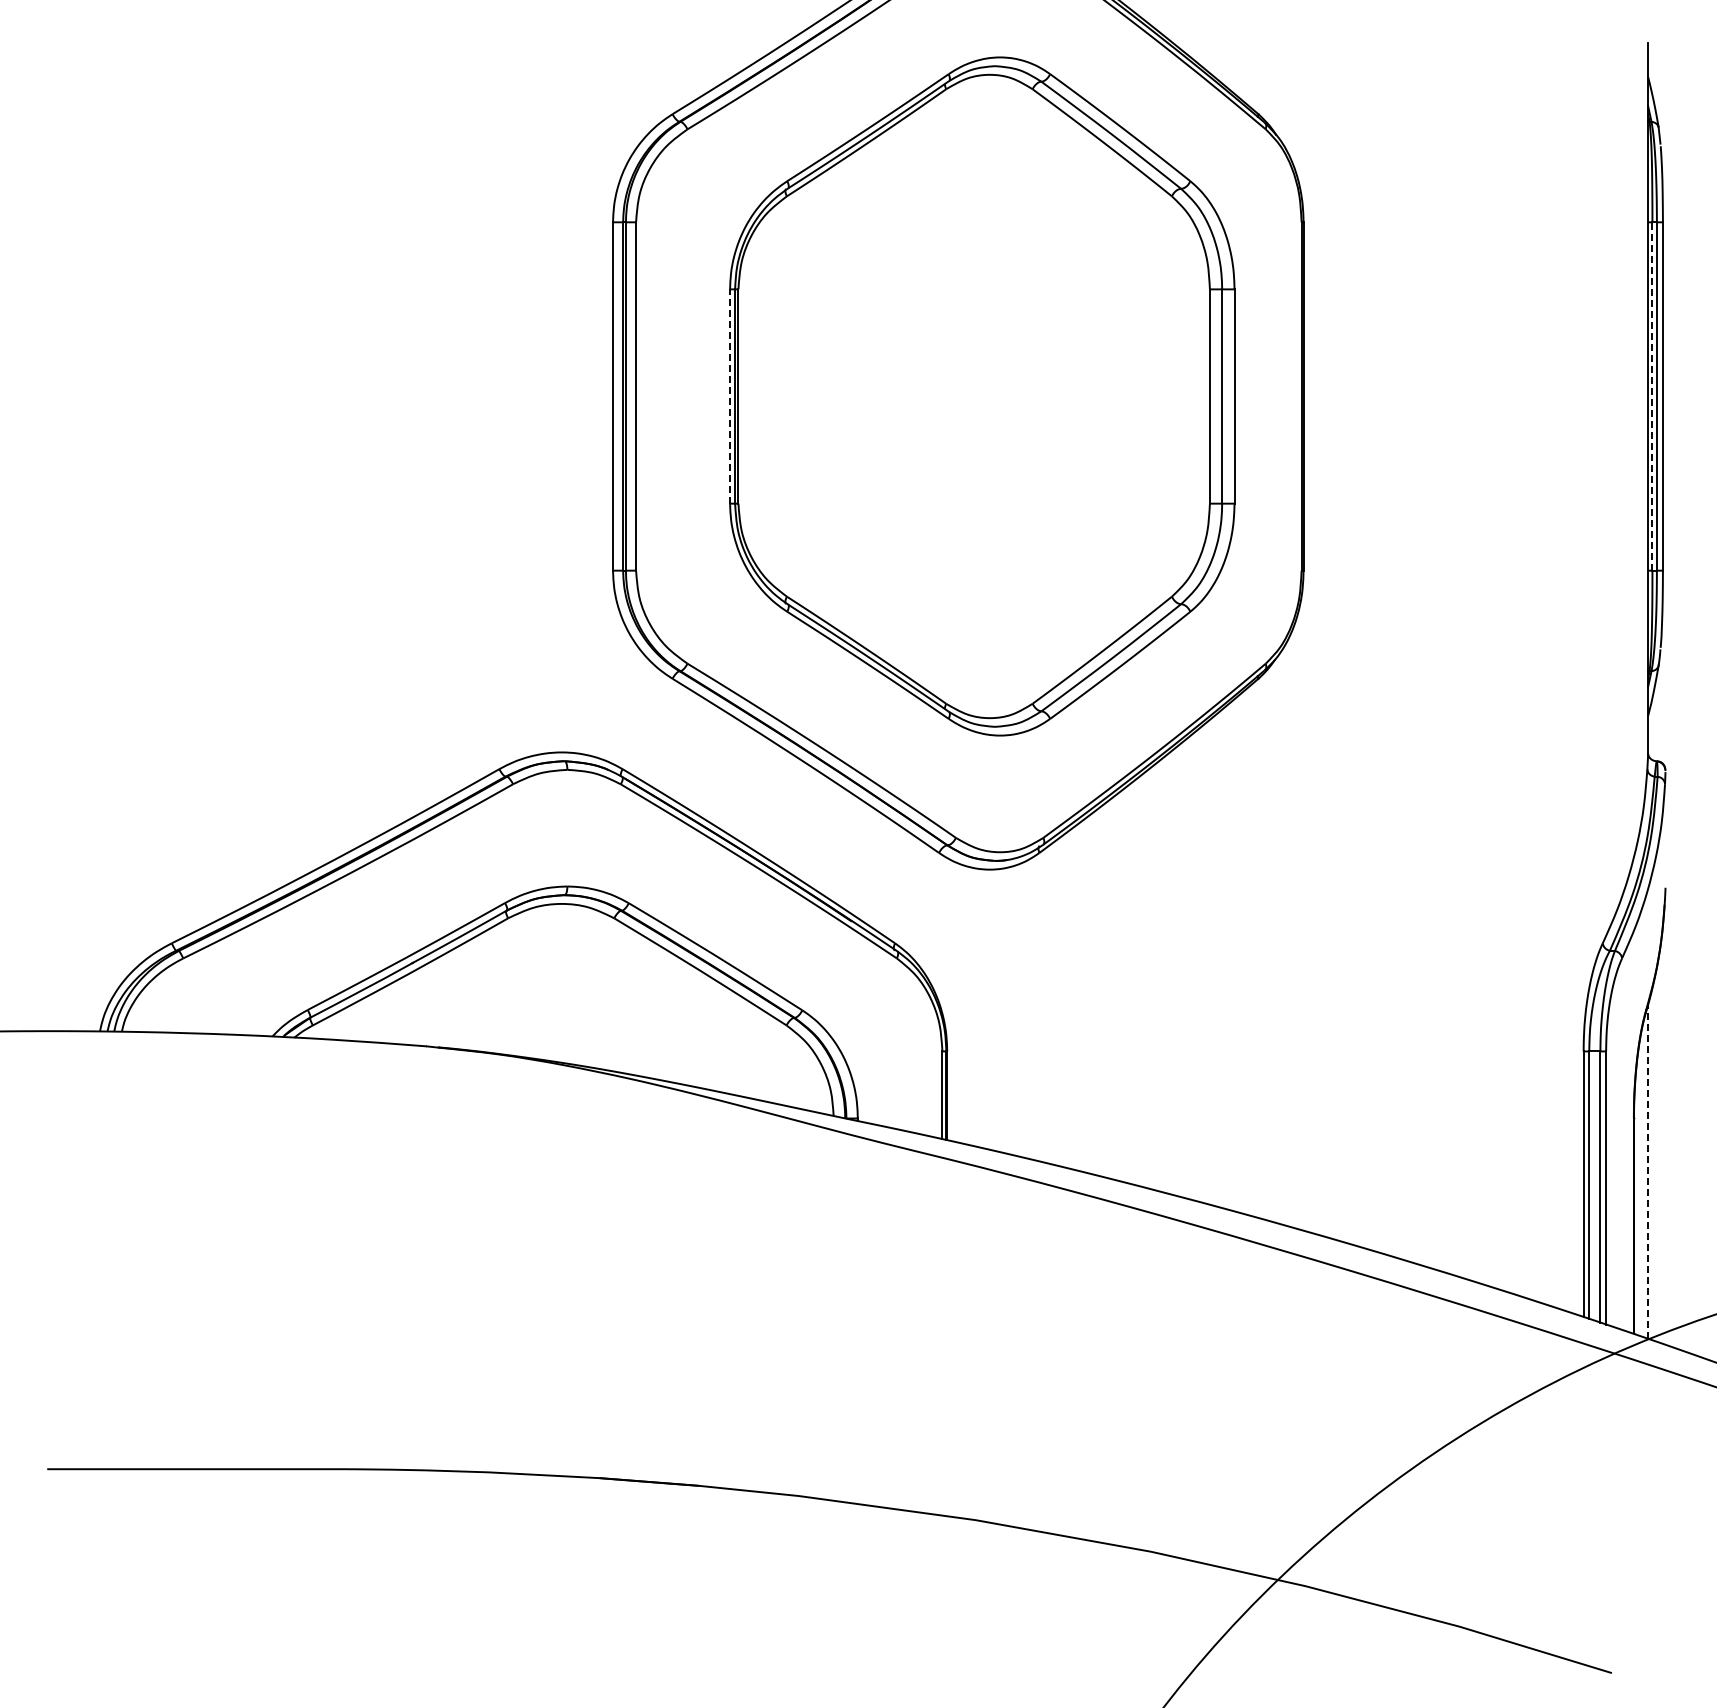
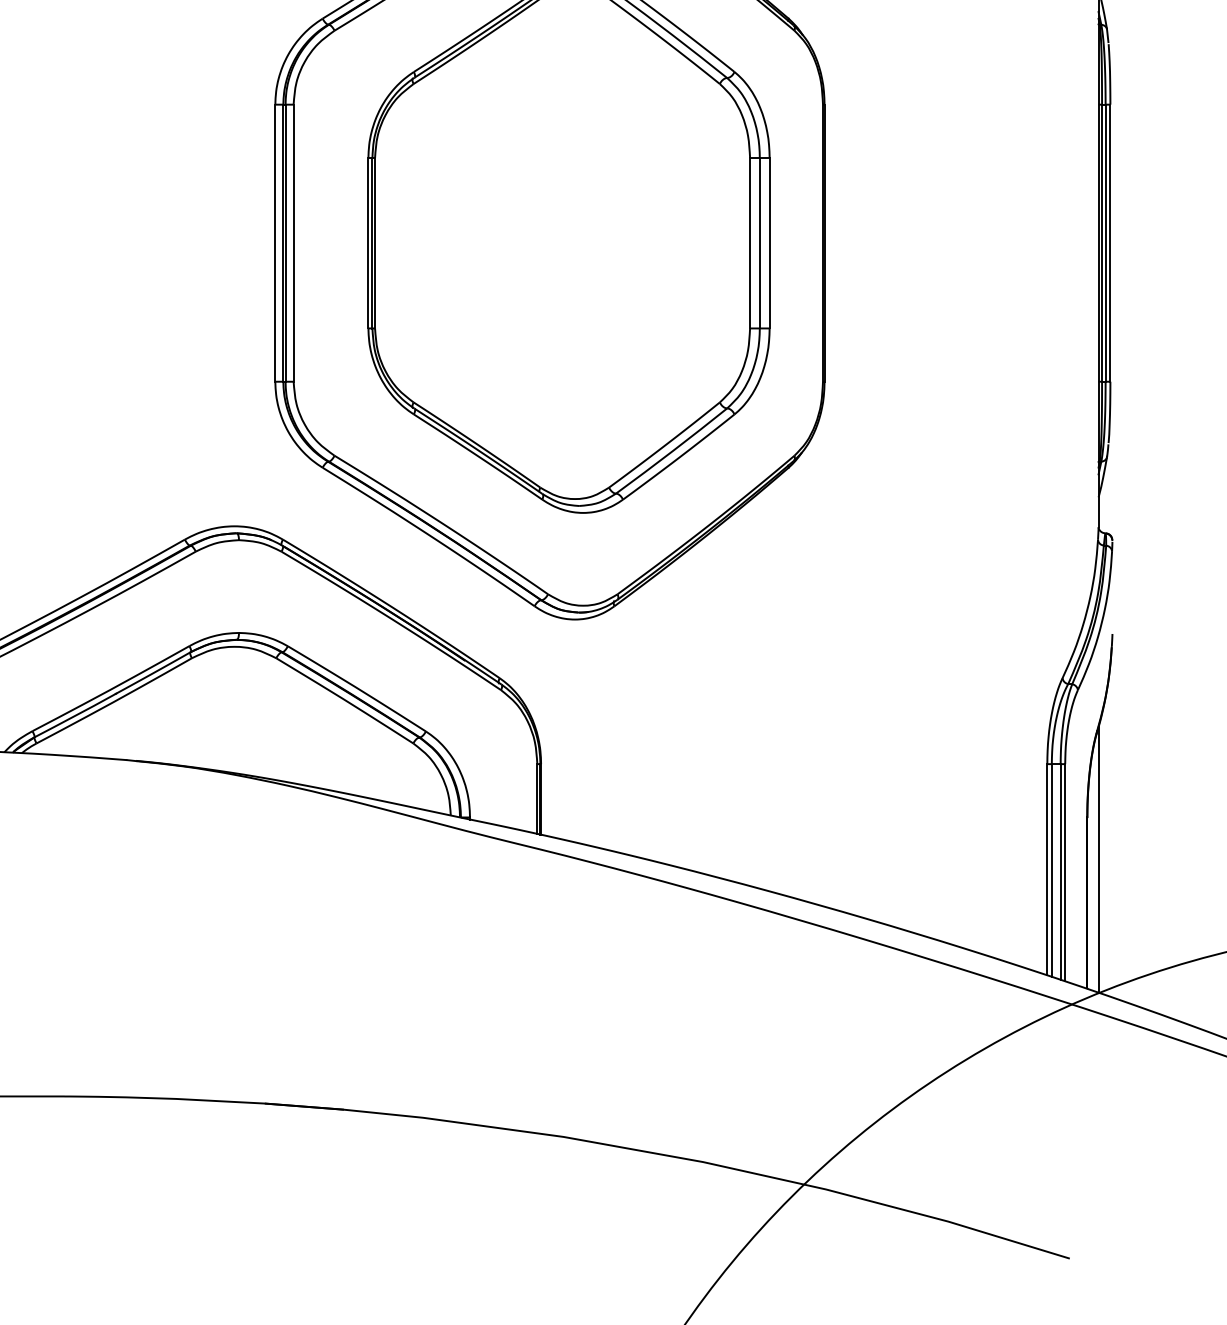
line: (1652, 395) -> (1102, 242), dashed -> solid
line: (730, 396) -> (368, 243), dashed -> solid
line: (1648, 1171) -> (1098, 859), dashed -> solid

